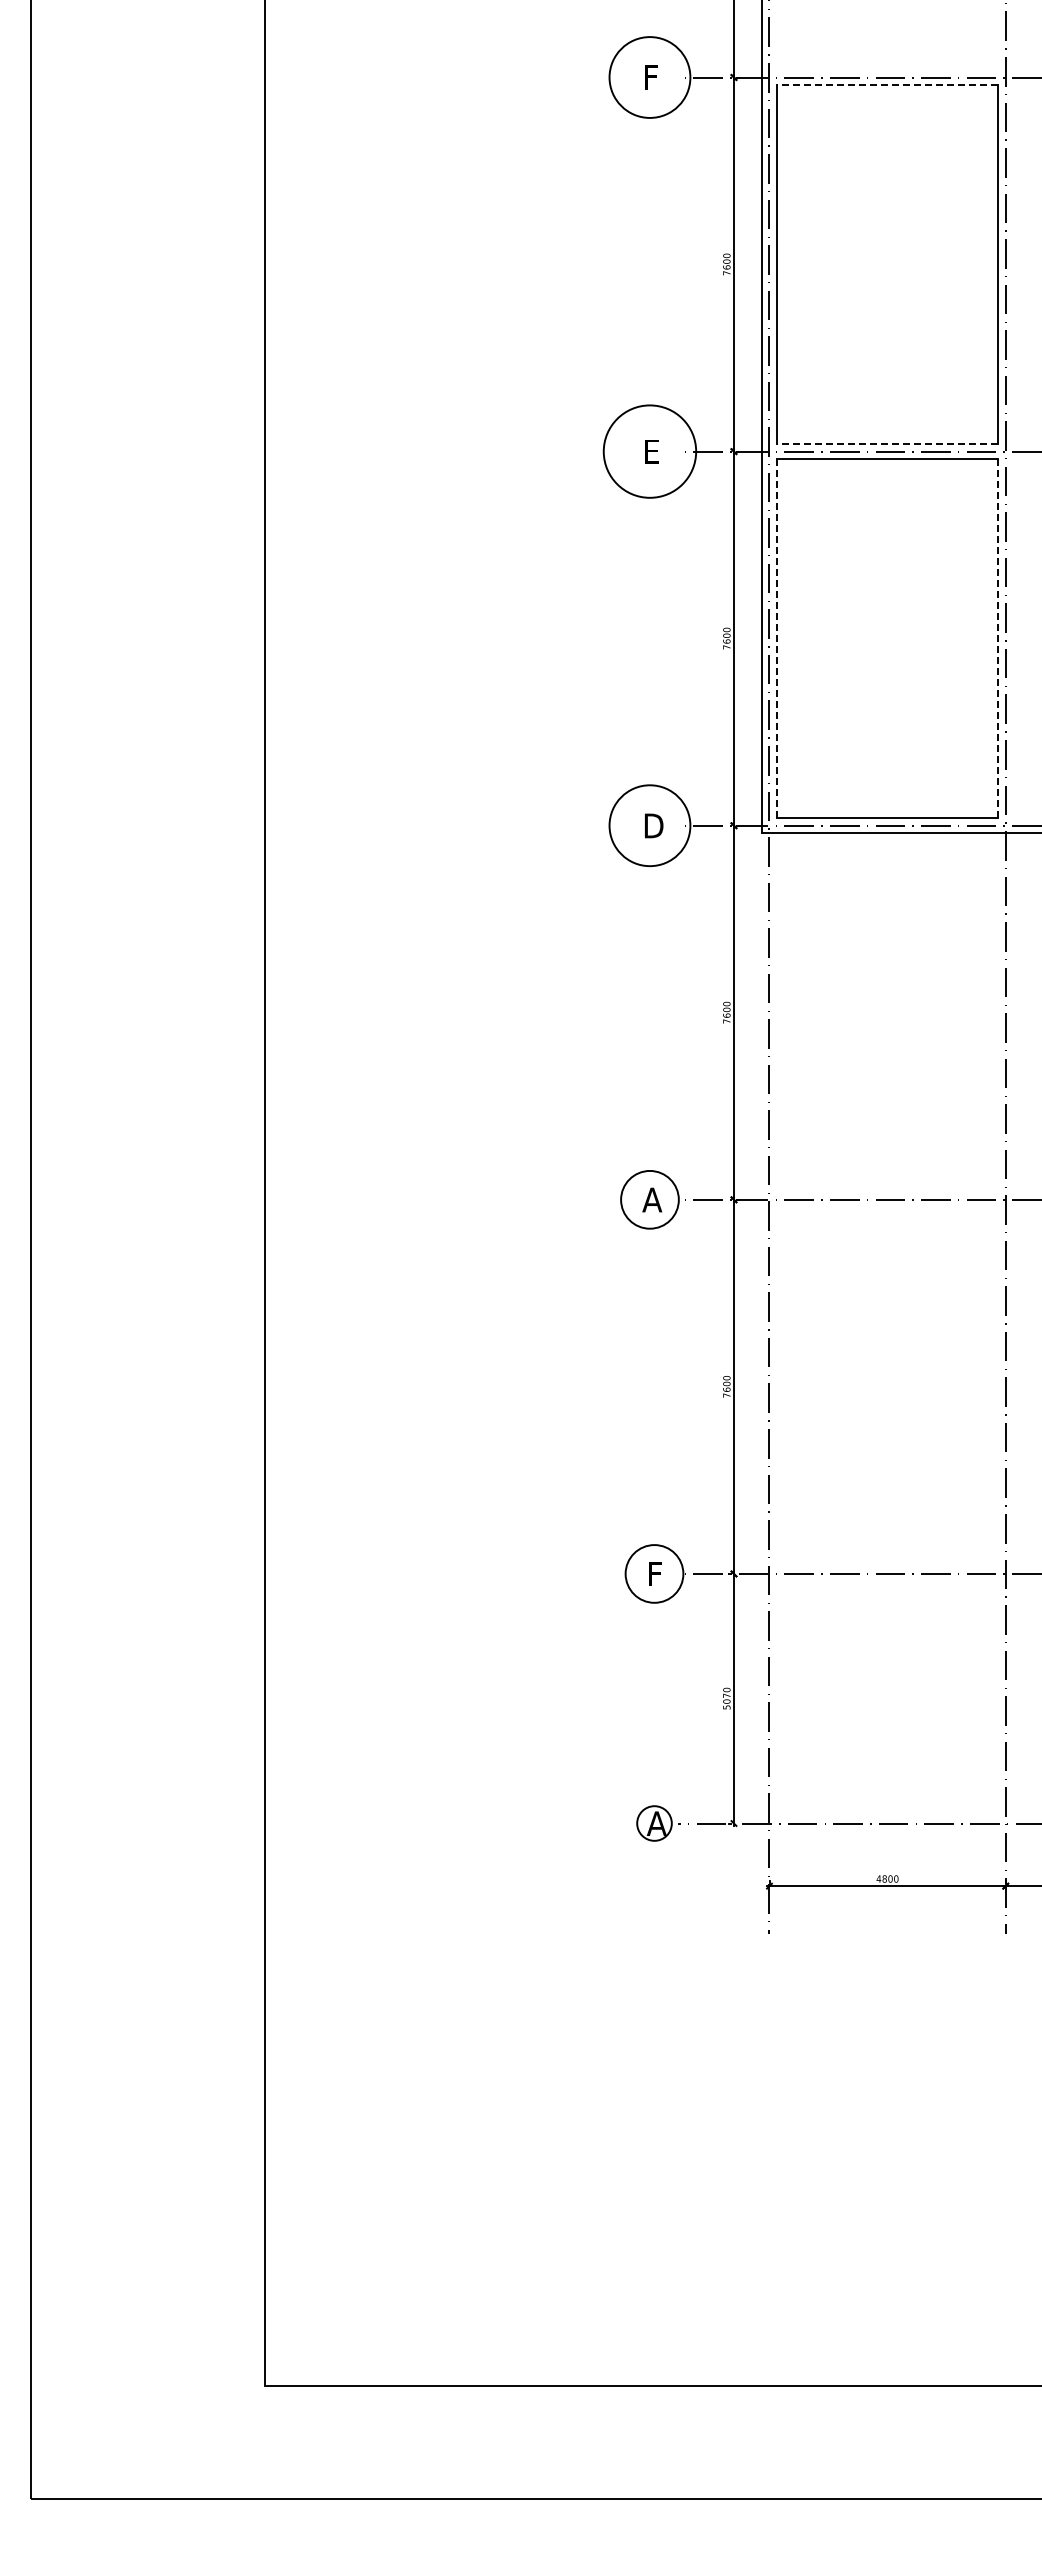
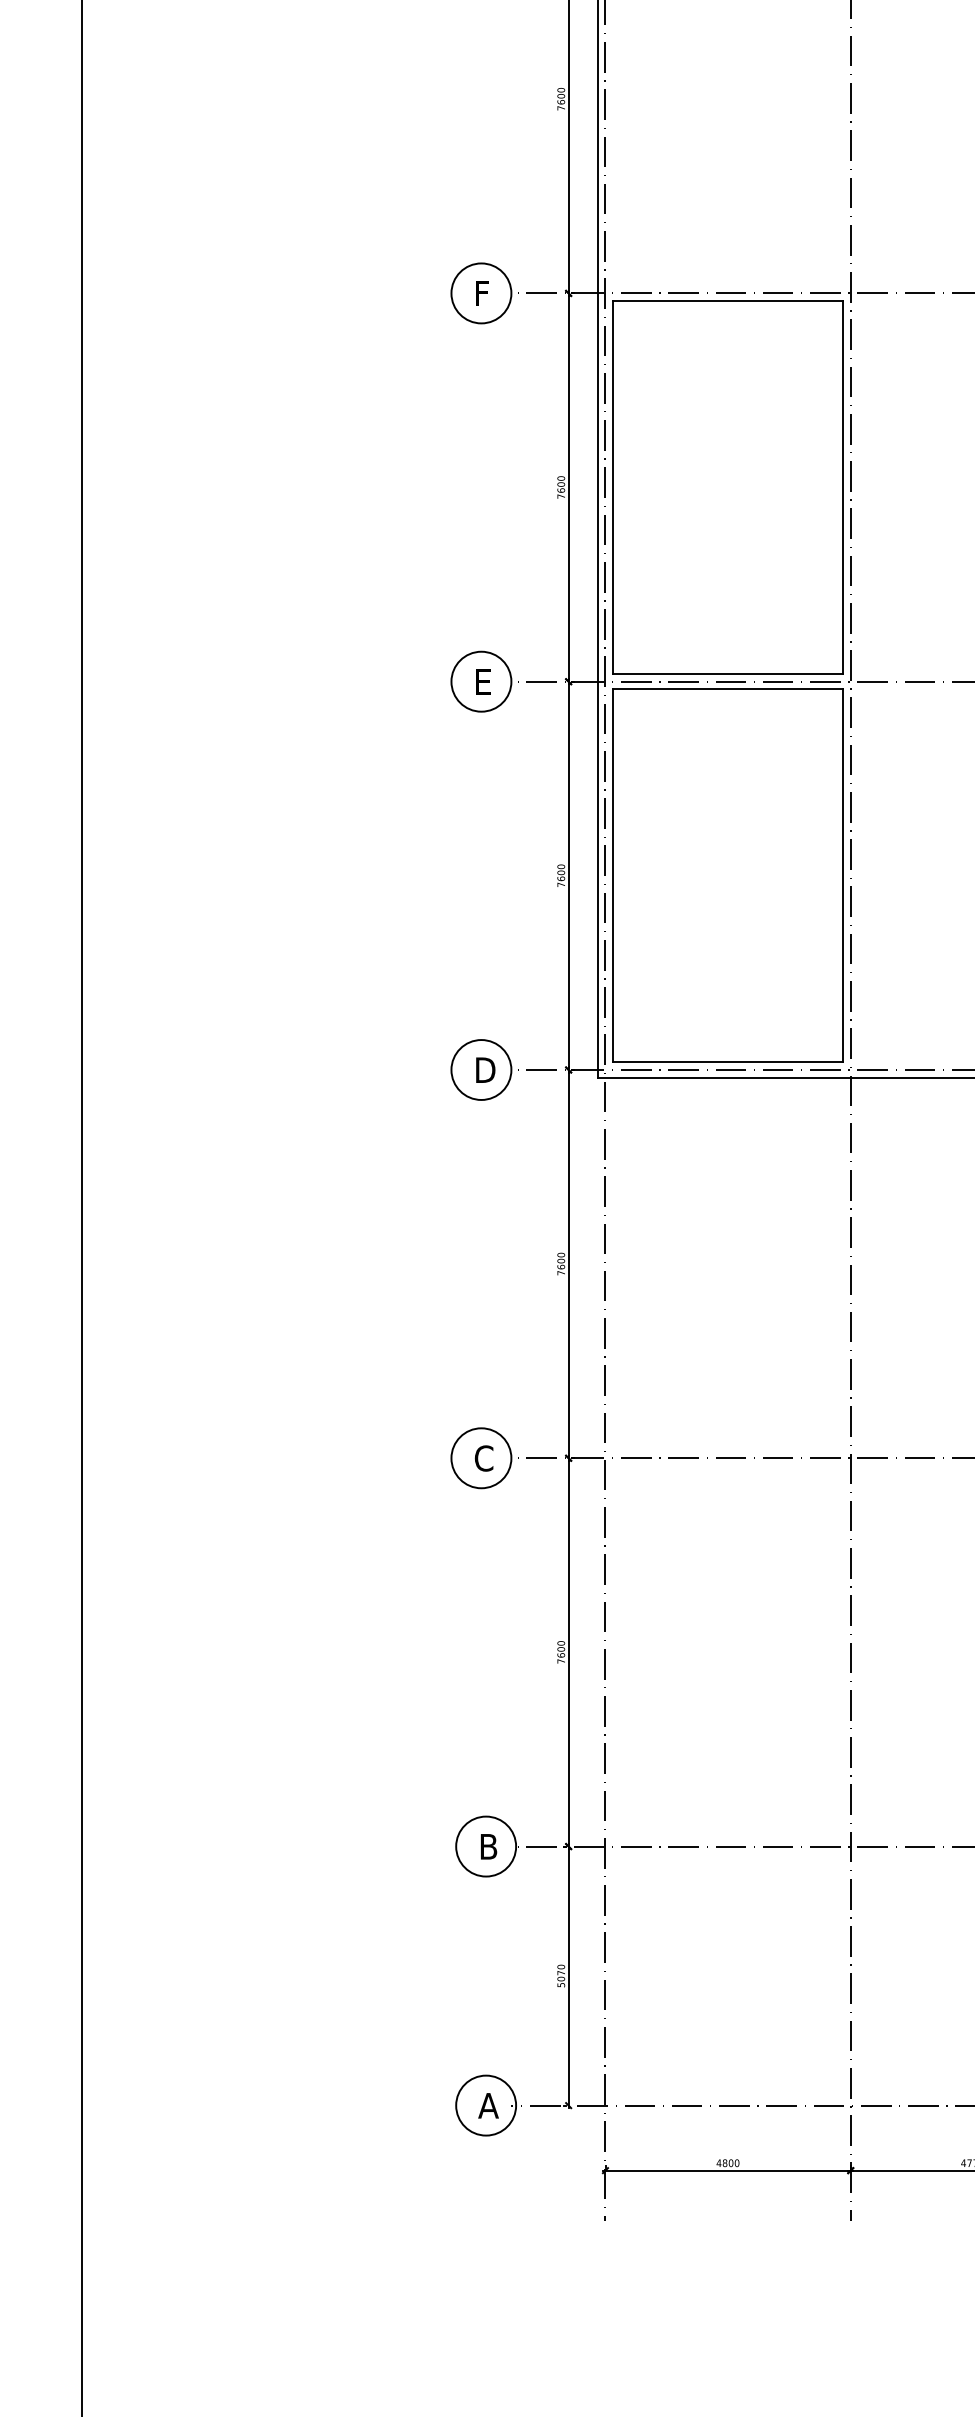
circle: (649, 77) -> (480, 293), size x0.71
line: (887, 84) -> (727, 300), dashed -> solid
line: (887, 444) -> (727, 674), dashed -> solid
circle: (649, 451) -> (480, 681), size x0.62
line: (776, 638) -> (612, 875), dashed -> solid
line: (998, 638) -> (843, 875), dashed -> solid
circle: (649, 825) -> (480, 1069), size x0.71
text: (652, 1199) -> (484, 1457), A -> C
text: (657, 1573) -> (489, 1846), F -> B
circle: (654, 1823) -> (486, 2105), size x1.67

